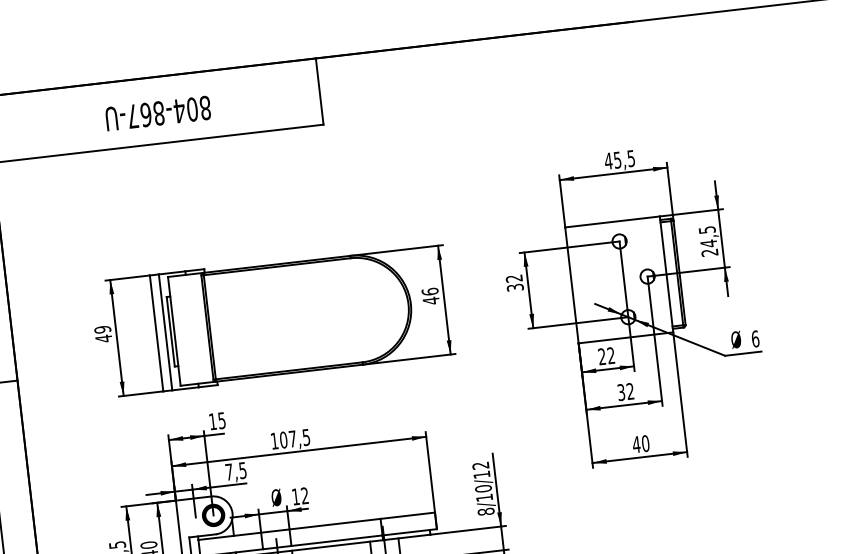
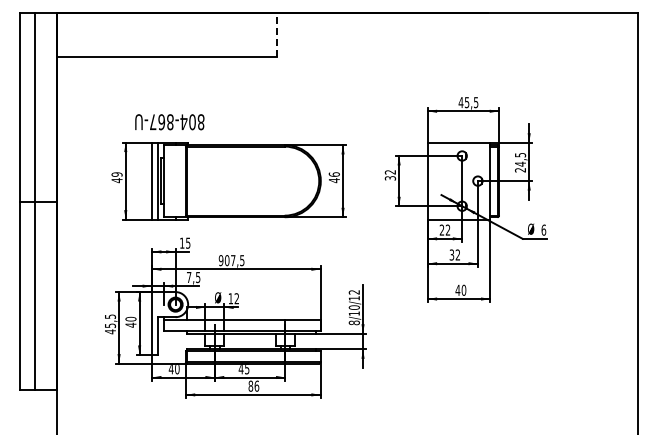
line: (320, 92) -> (277, 35), solid -> dashed
text: (157, 113) -> (169, 122), moved
text: (273, 441) -> (220, 260), 107,5 -> 907,5

